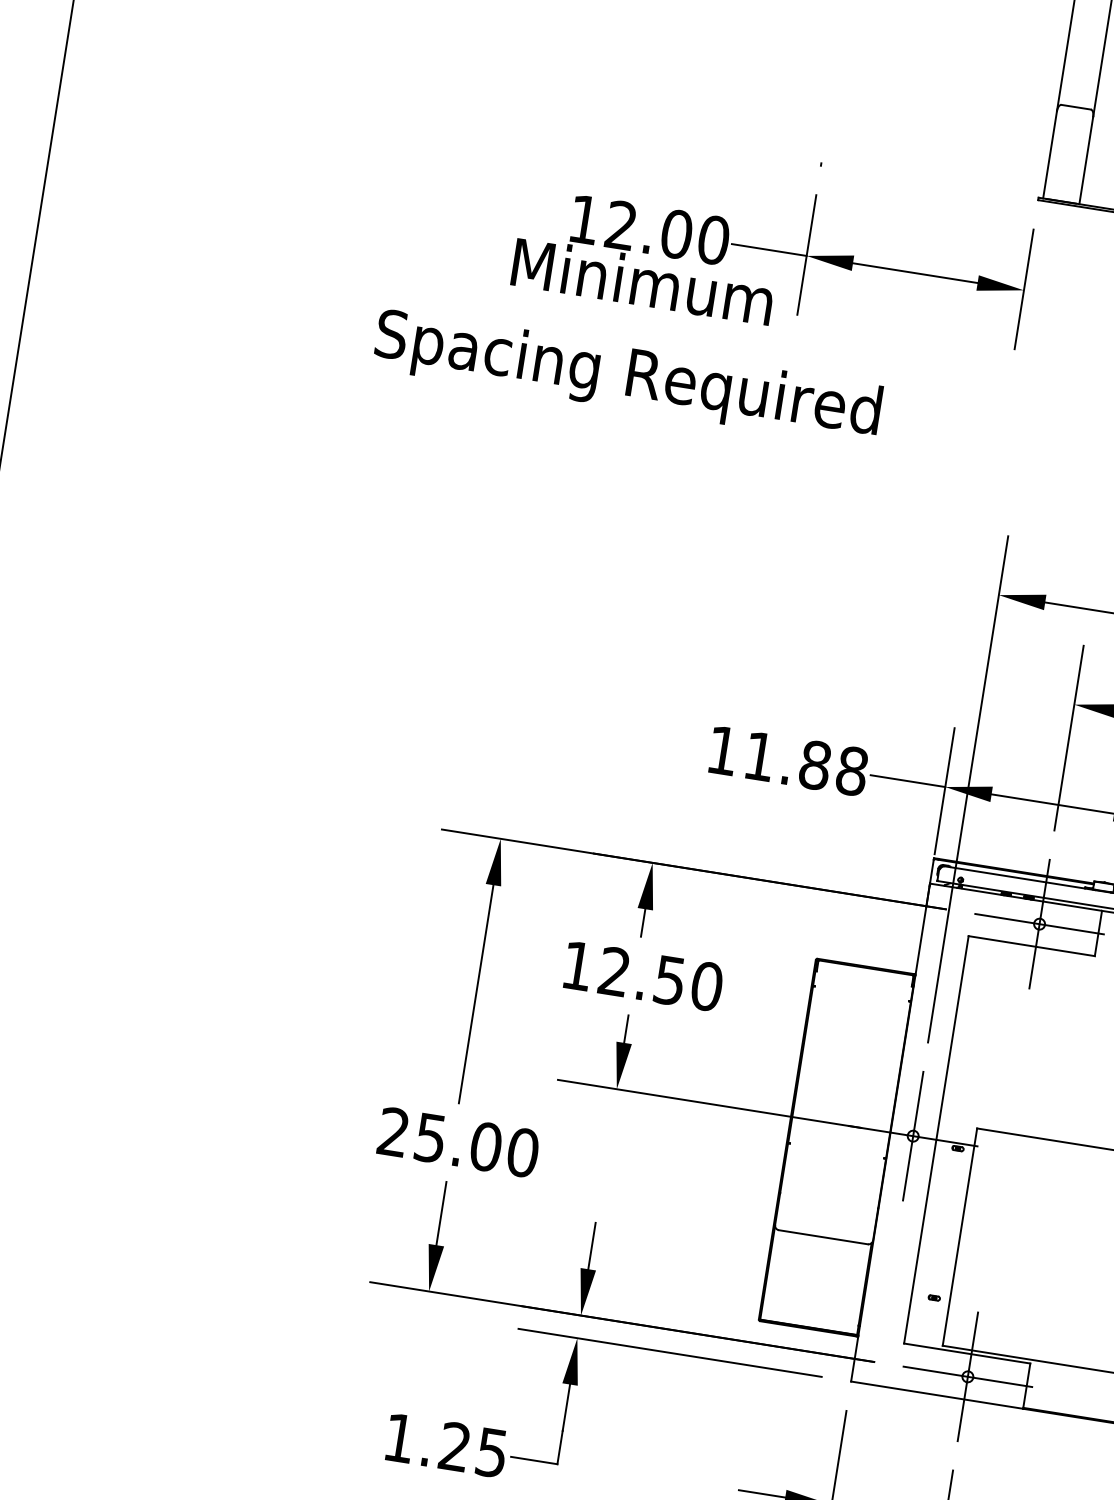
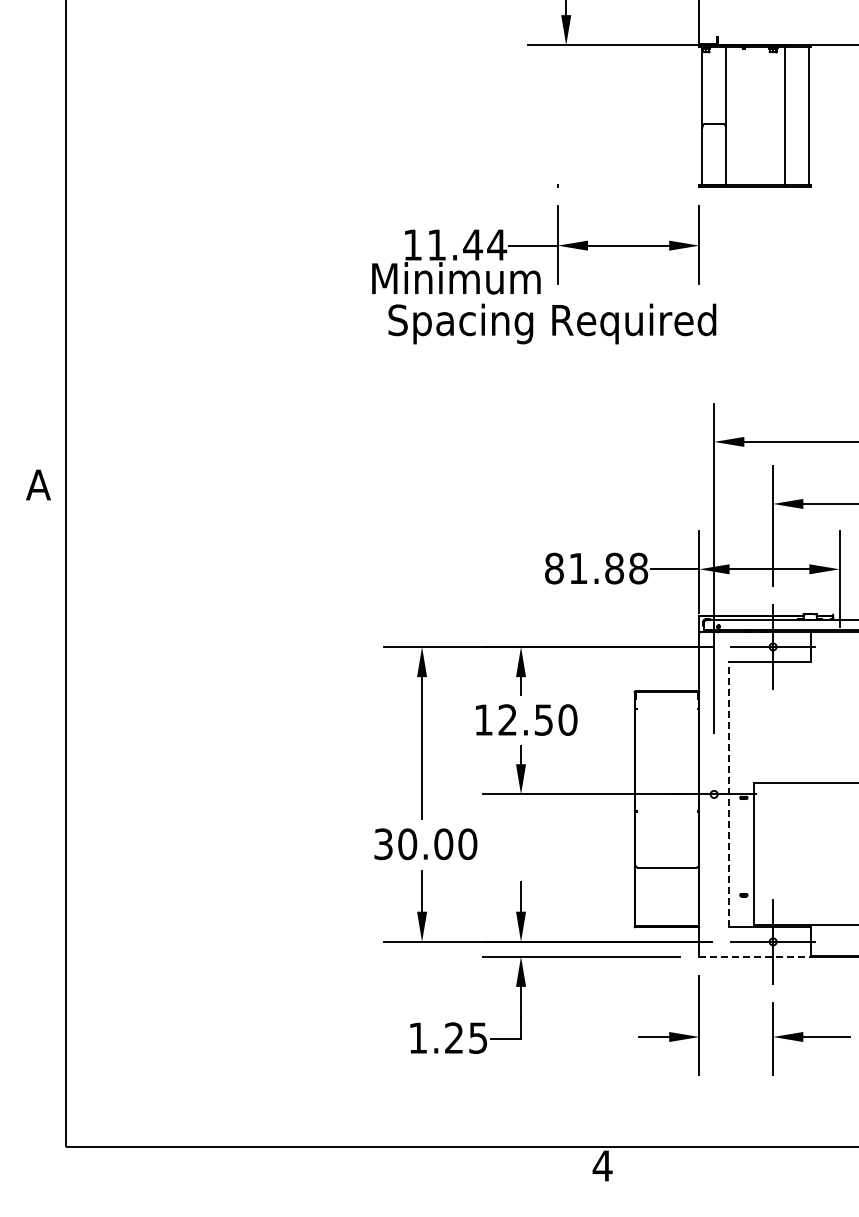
text: (668, 232) -> (467, 244), 12.00 -> 11.44
text: (628, 376) -> (552, 323), moved
text: (723, 750) -> (554, 568), 11.88 -> 81.88
text: (411, 1135) -> (395, 844), 25.00 -> 30.00
line: (913, 1136) -> (714, 794), removed
line: (936, 1139) -> (729, 794), solid -> dashed
line: (937, 1394) -> (755, 956), solid -> dashed

